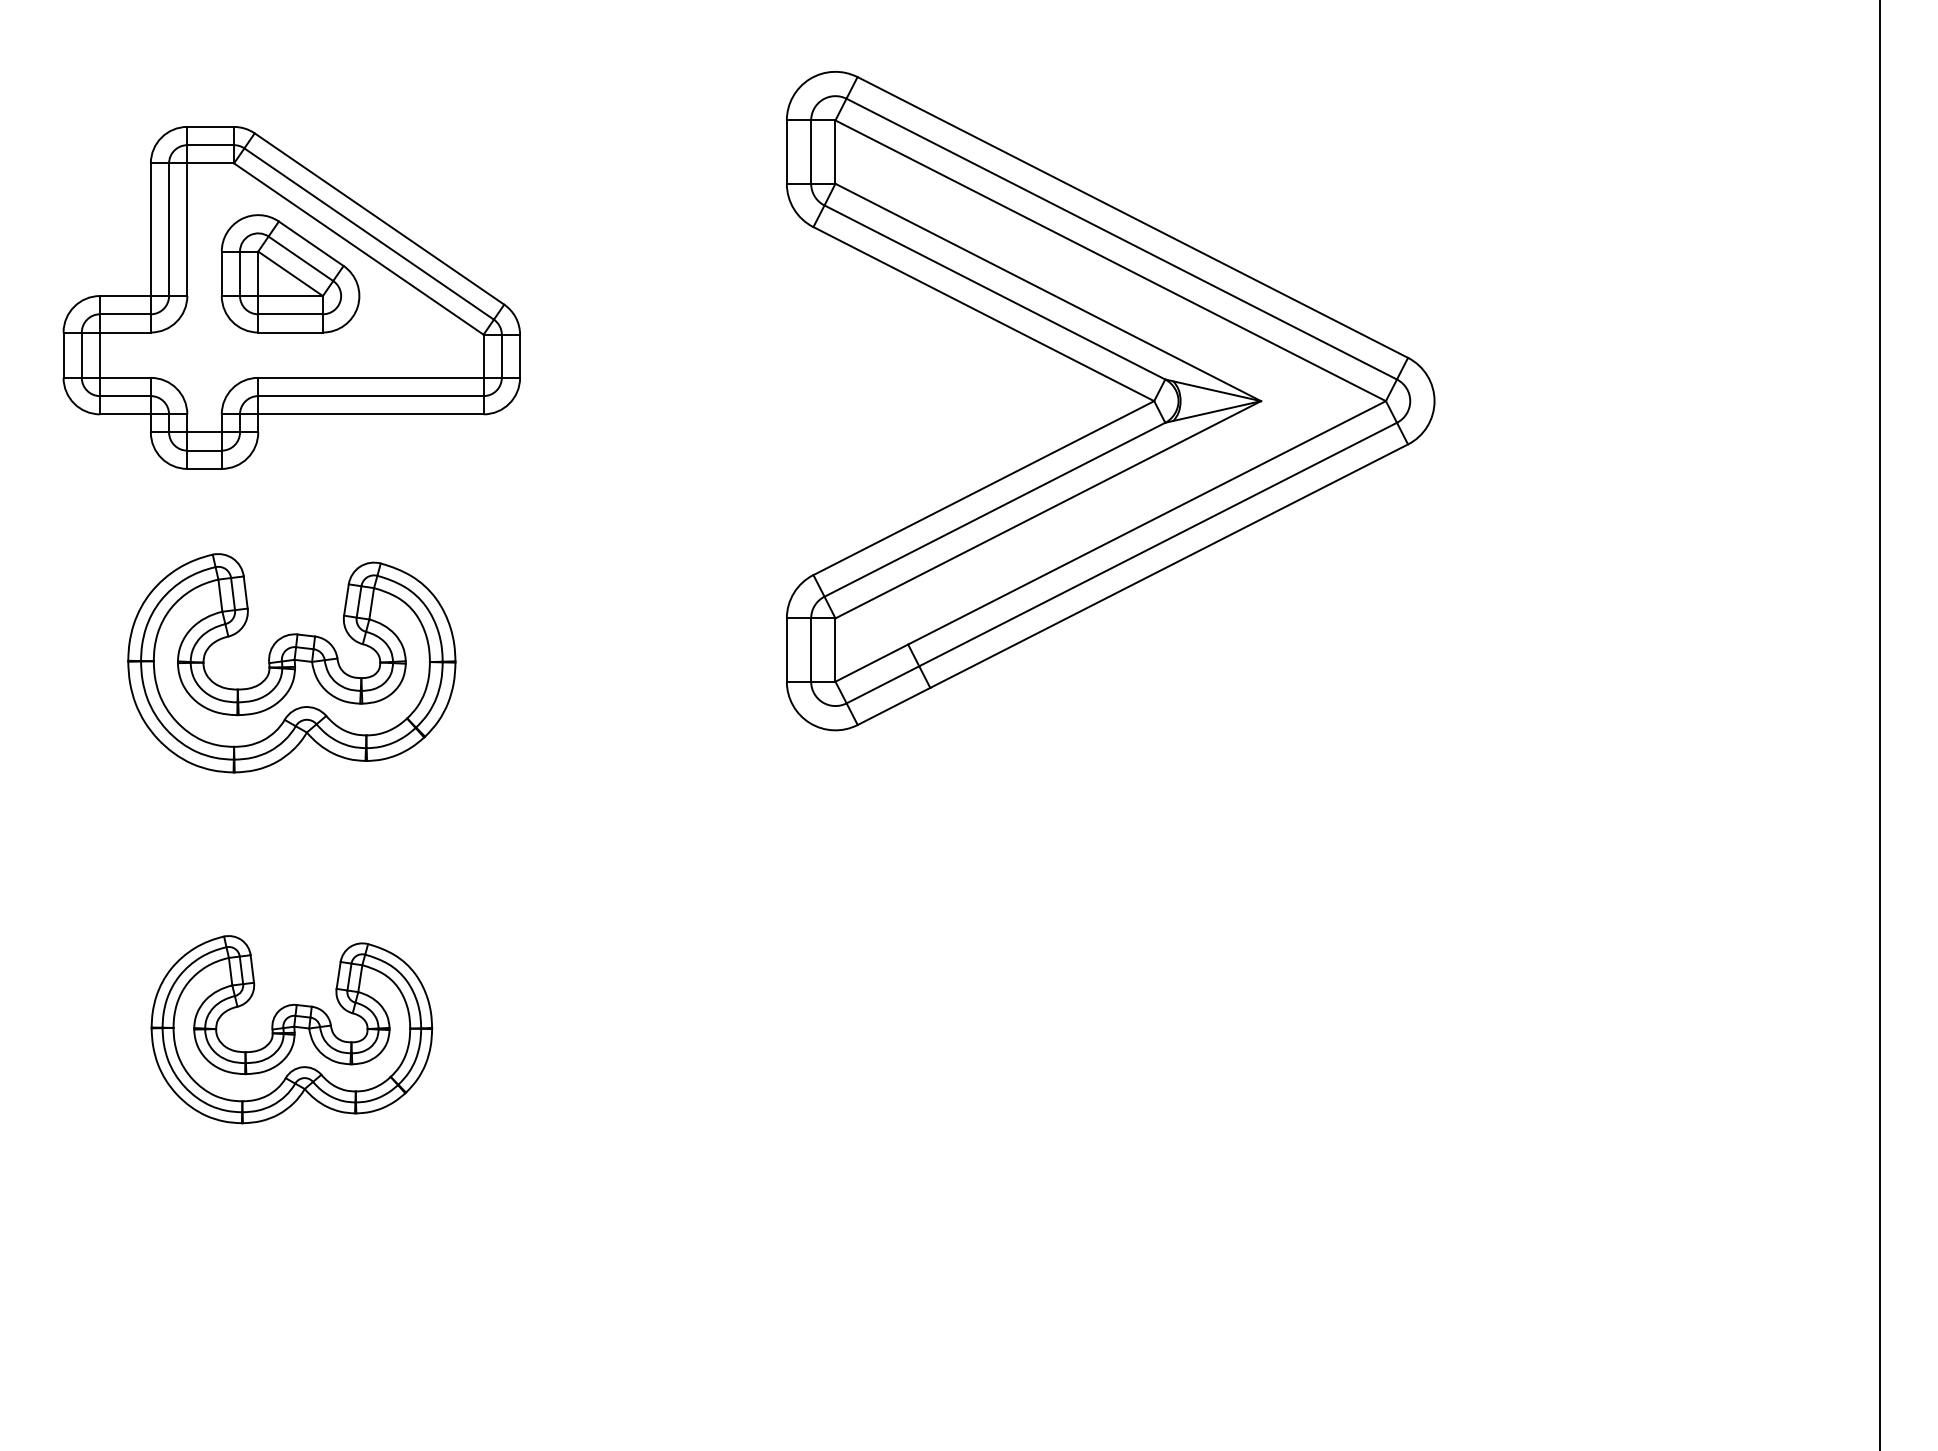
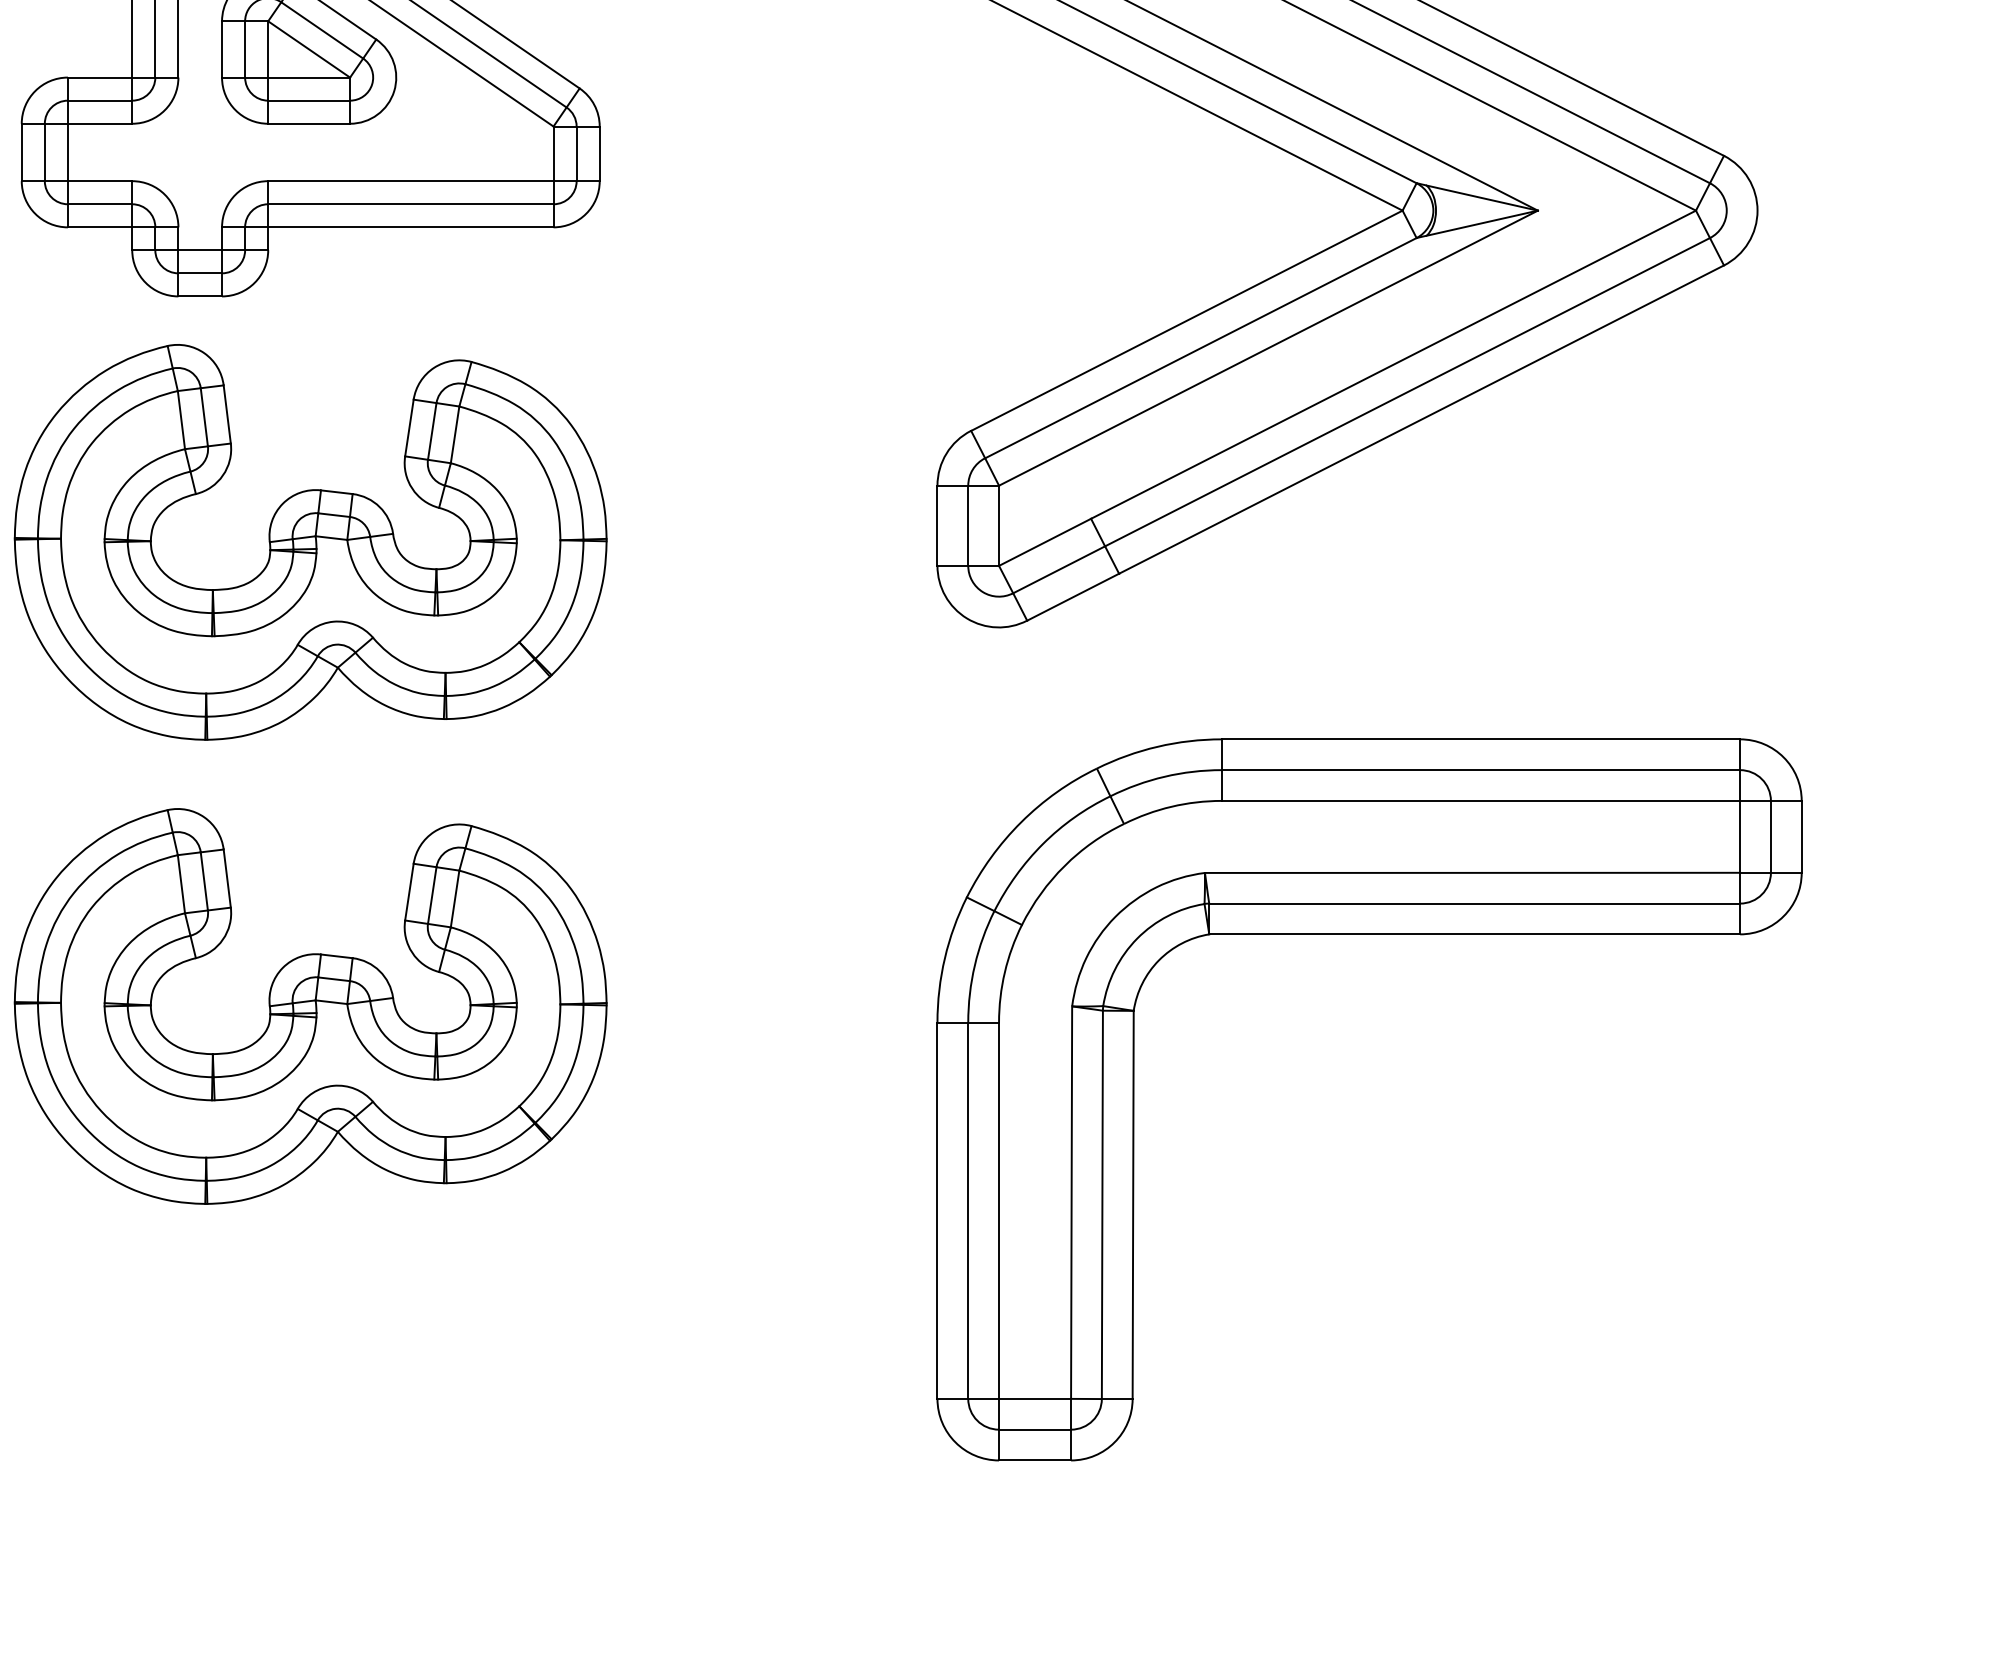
part: (291, 663) -> (310, 542), size x1.43
part: (1128, 973) -> (1370, 935), added
part: (291, 1029) -> (310, 1006), size x1.67

